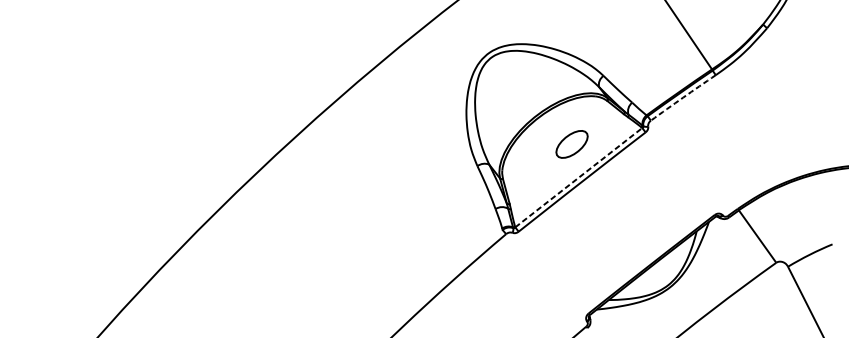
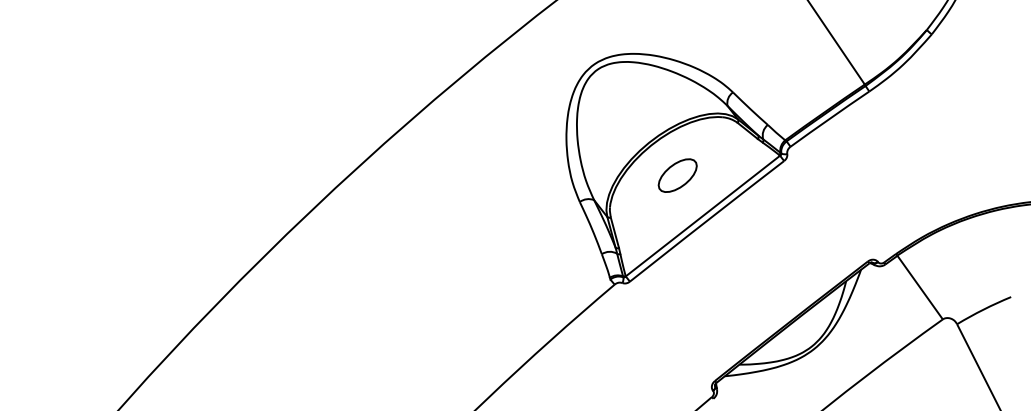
arc: (682, 97) -> (829, 118), dashed -> solid
part: (571, 144) -> (677, 175), moved
line: (578, 178) -> (702, 216), dashed -> solid

